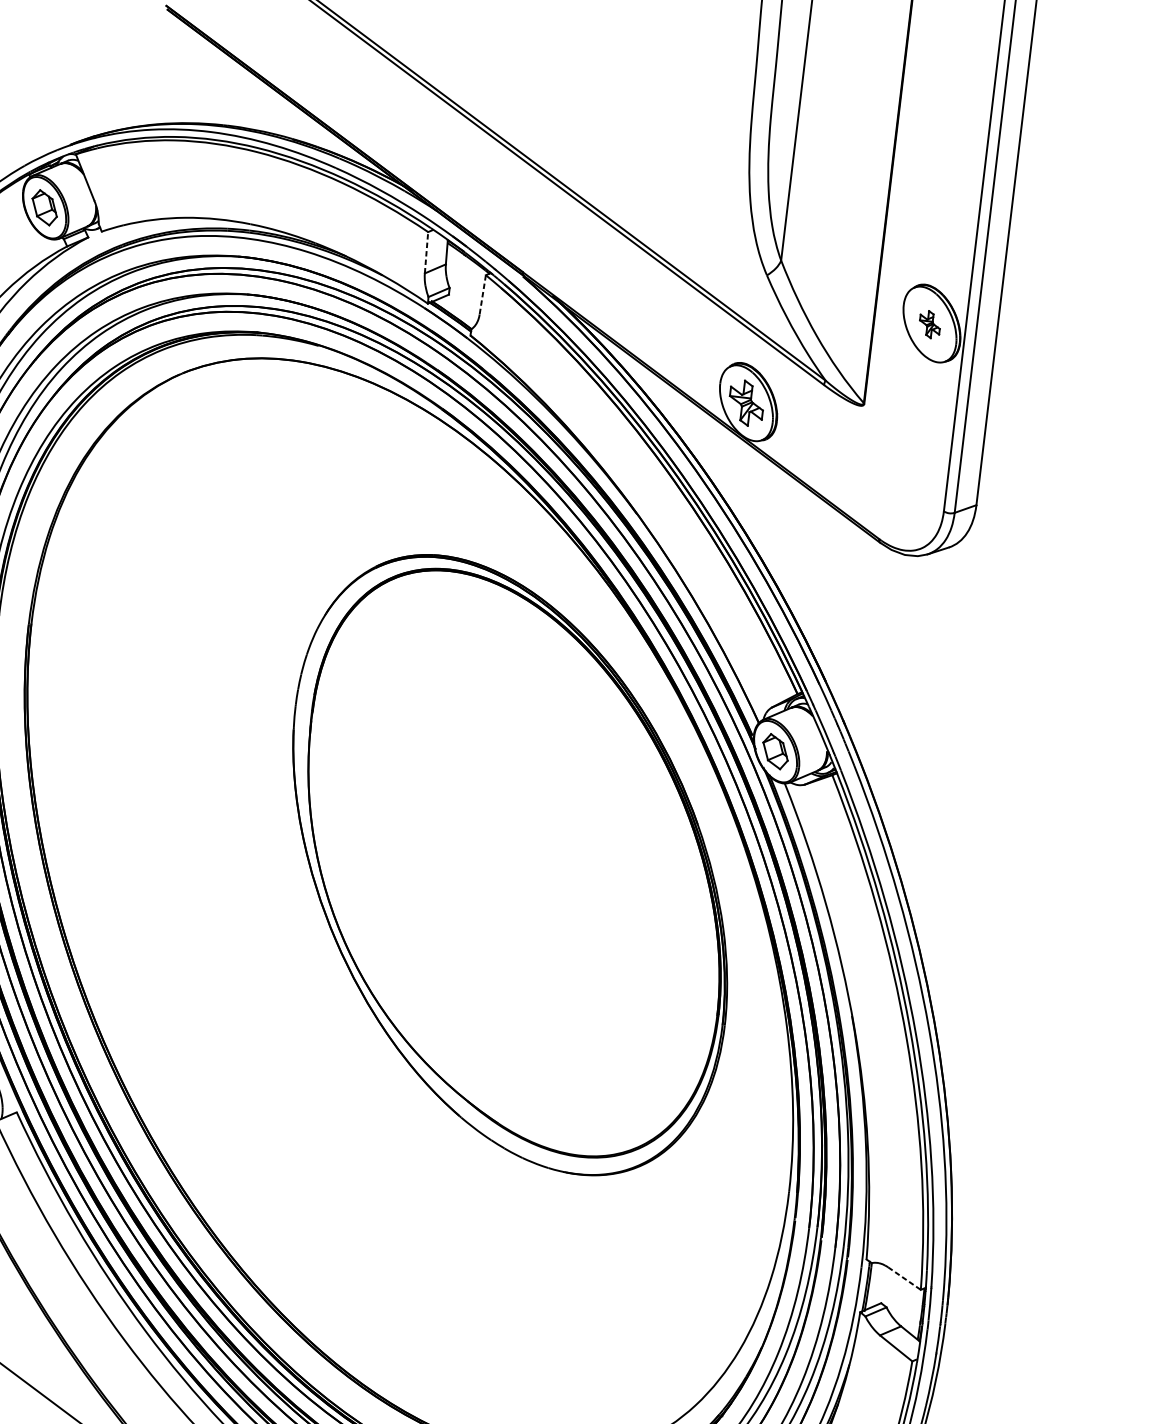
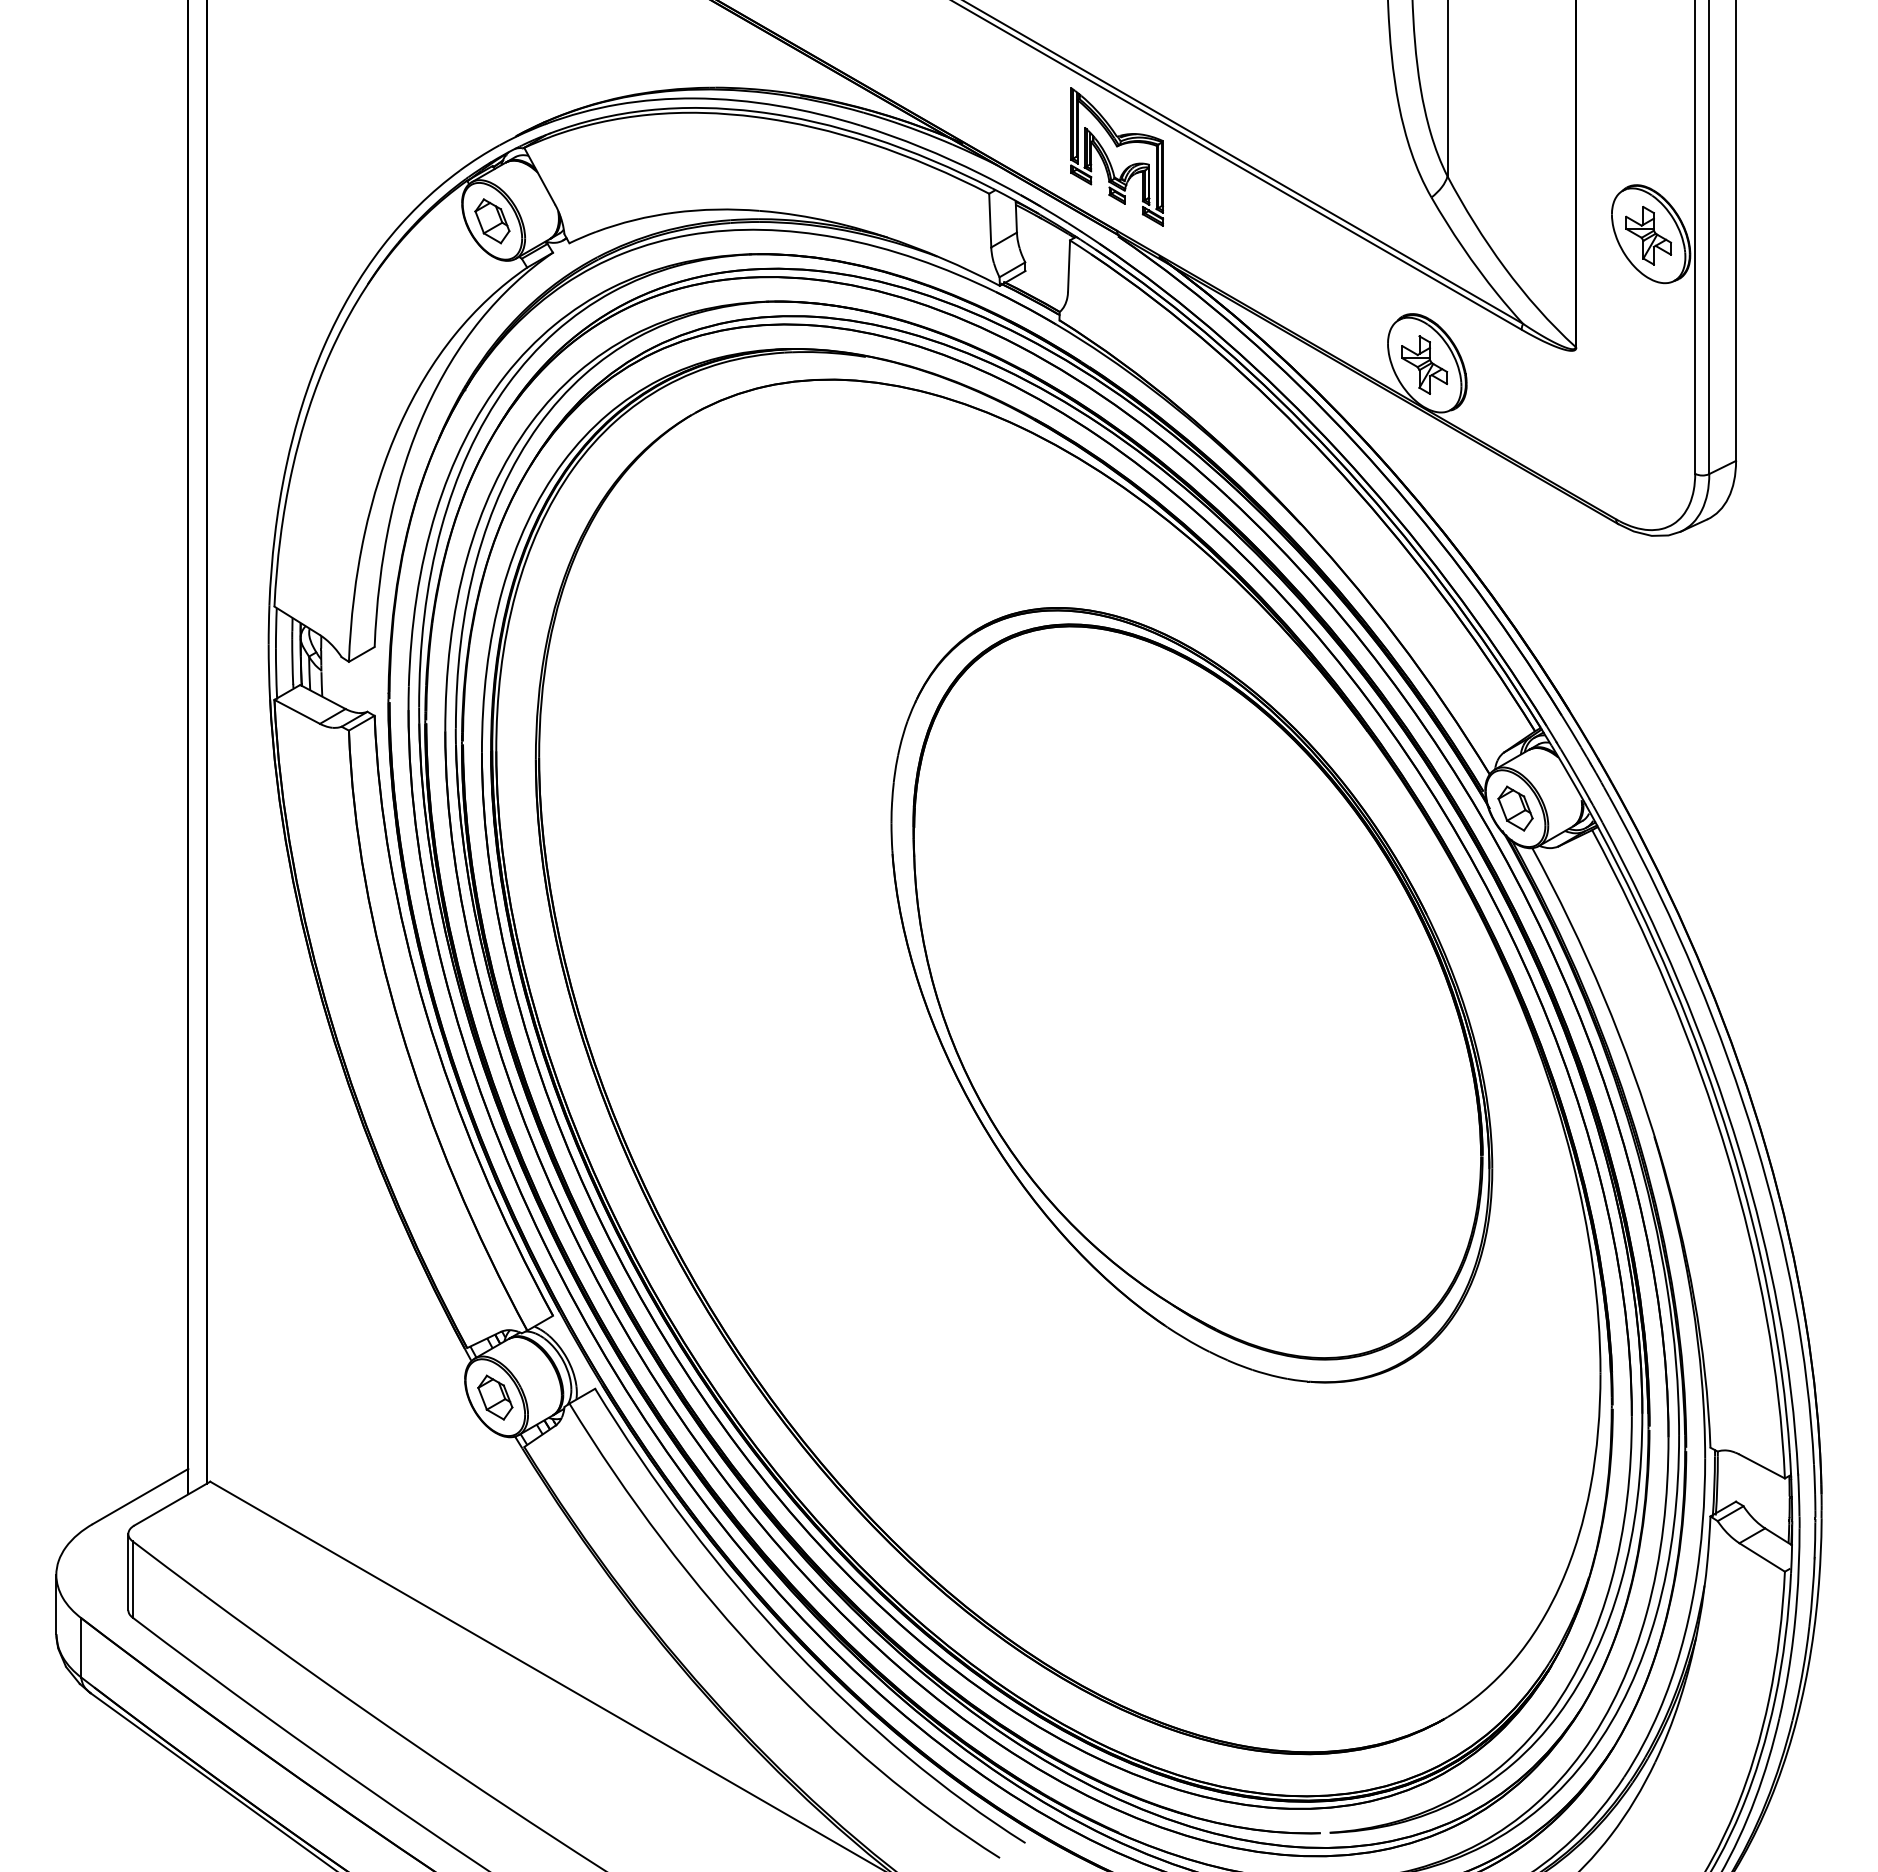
part: (523, 216) -> (1109, 159), added
line: (426, 252) -> (990, 220), dashed -> solid
line: (483, 295) -> (1069, 266), dashed -> solid
part: (929, 324) -> (1648, 235), size x1.67
line: (904, 1278) -> (1762, 1466), dashed -> solid

